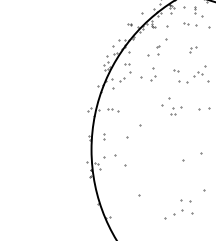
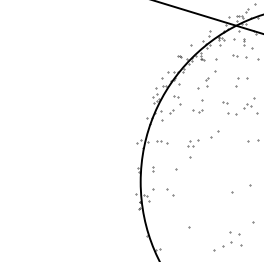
part: (192, 50) -> (241, 82), size x1.67
part: (148, 79) -> (197, 111), size x0.62
part: (176, 111) -> (193, 143), moved
part: (121, 160) -> (170, 192), size x0.62

